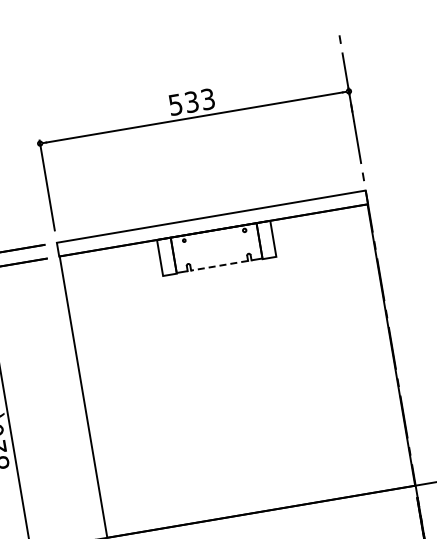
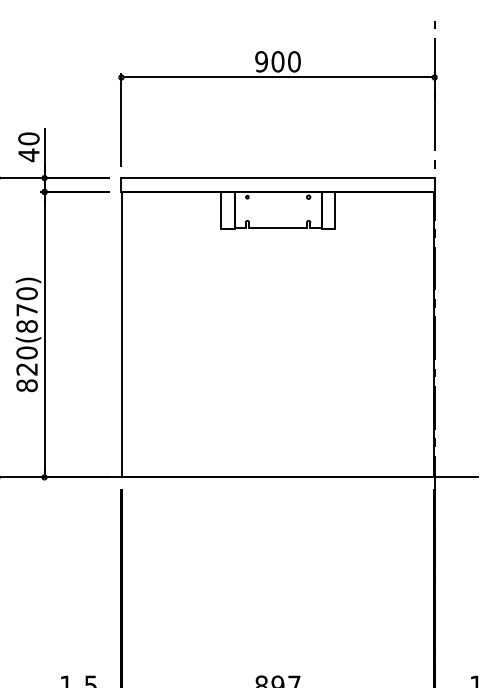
text: (191, 101) -> (277, 61), 533 -> 900
line: (219, 265) -> (278, 227), dashed -> solid

